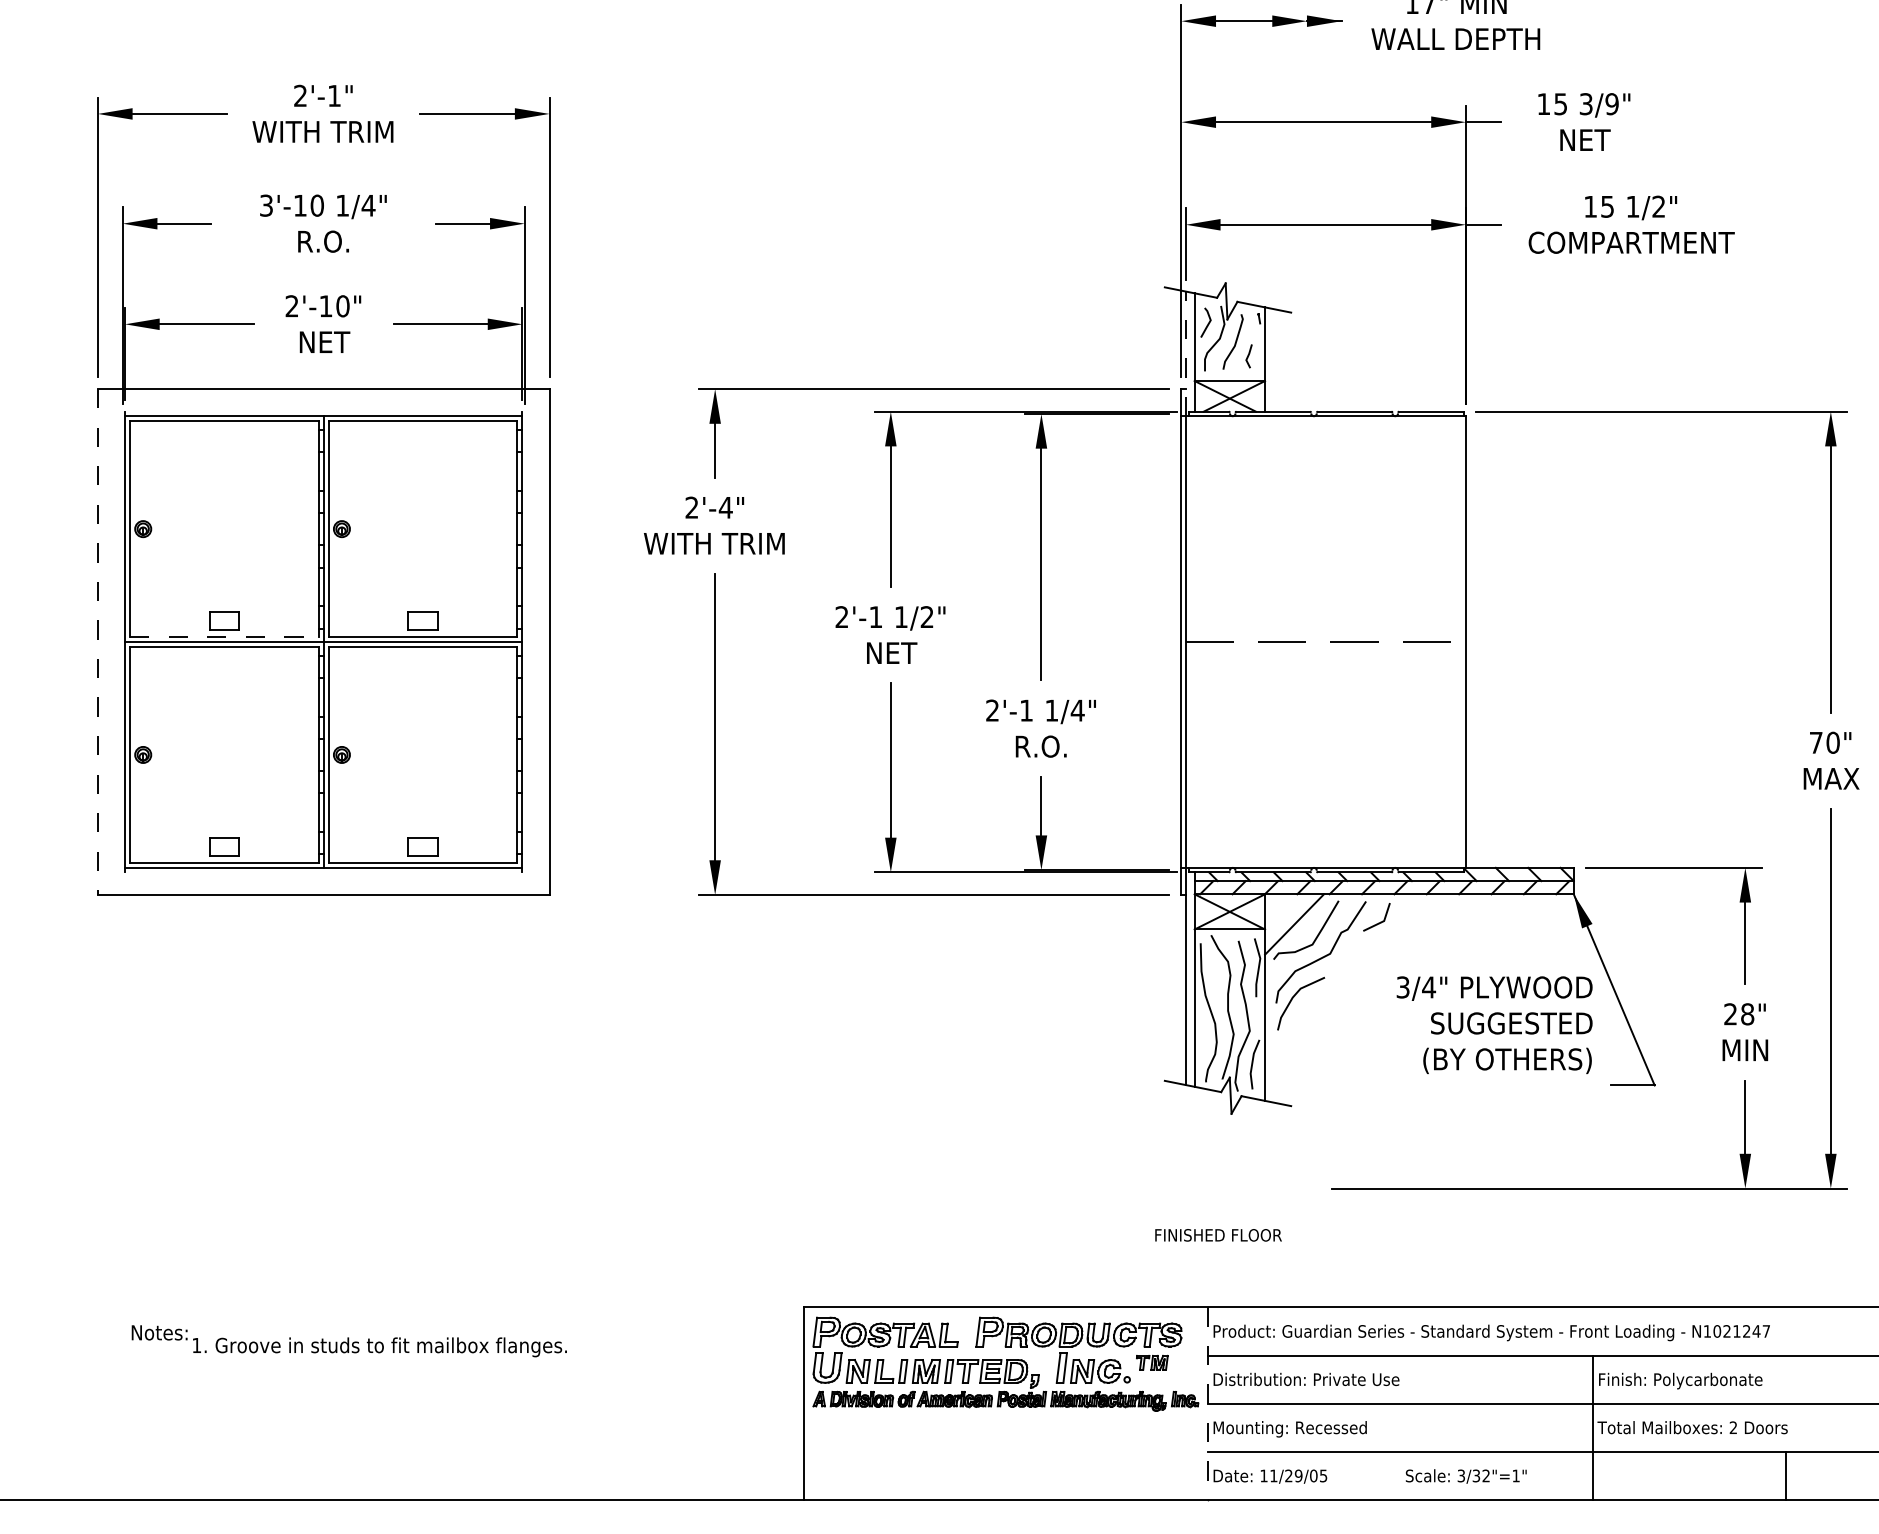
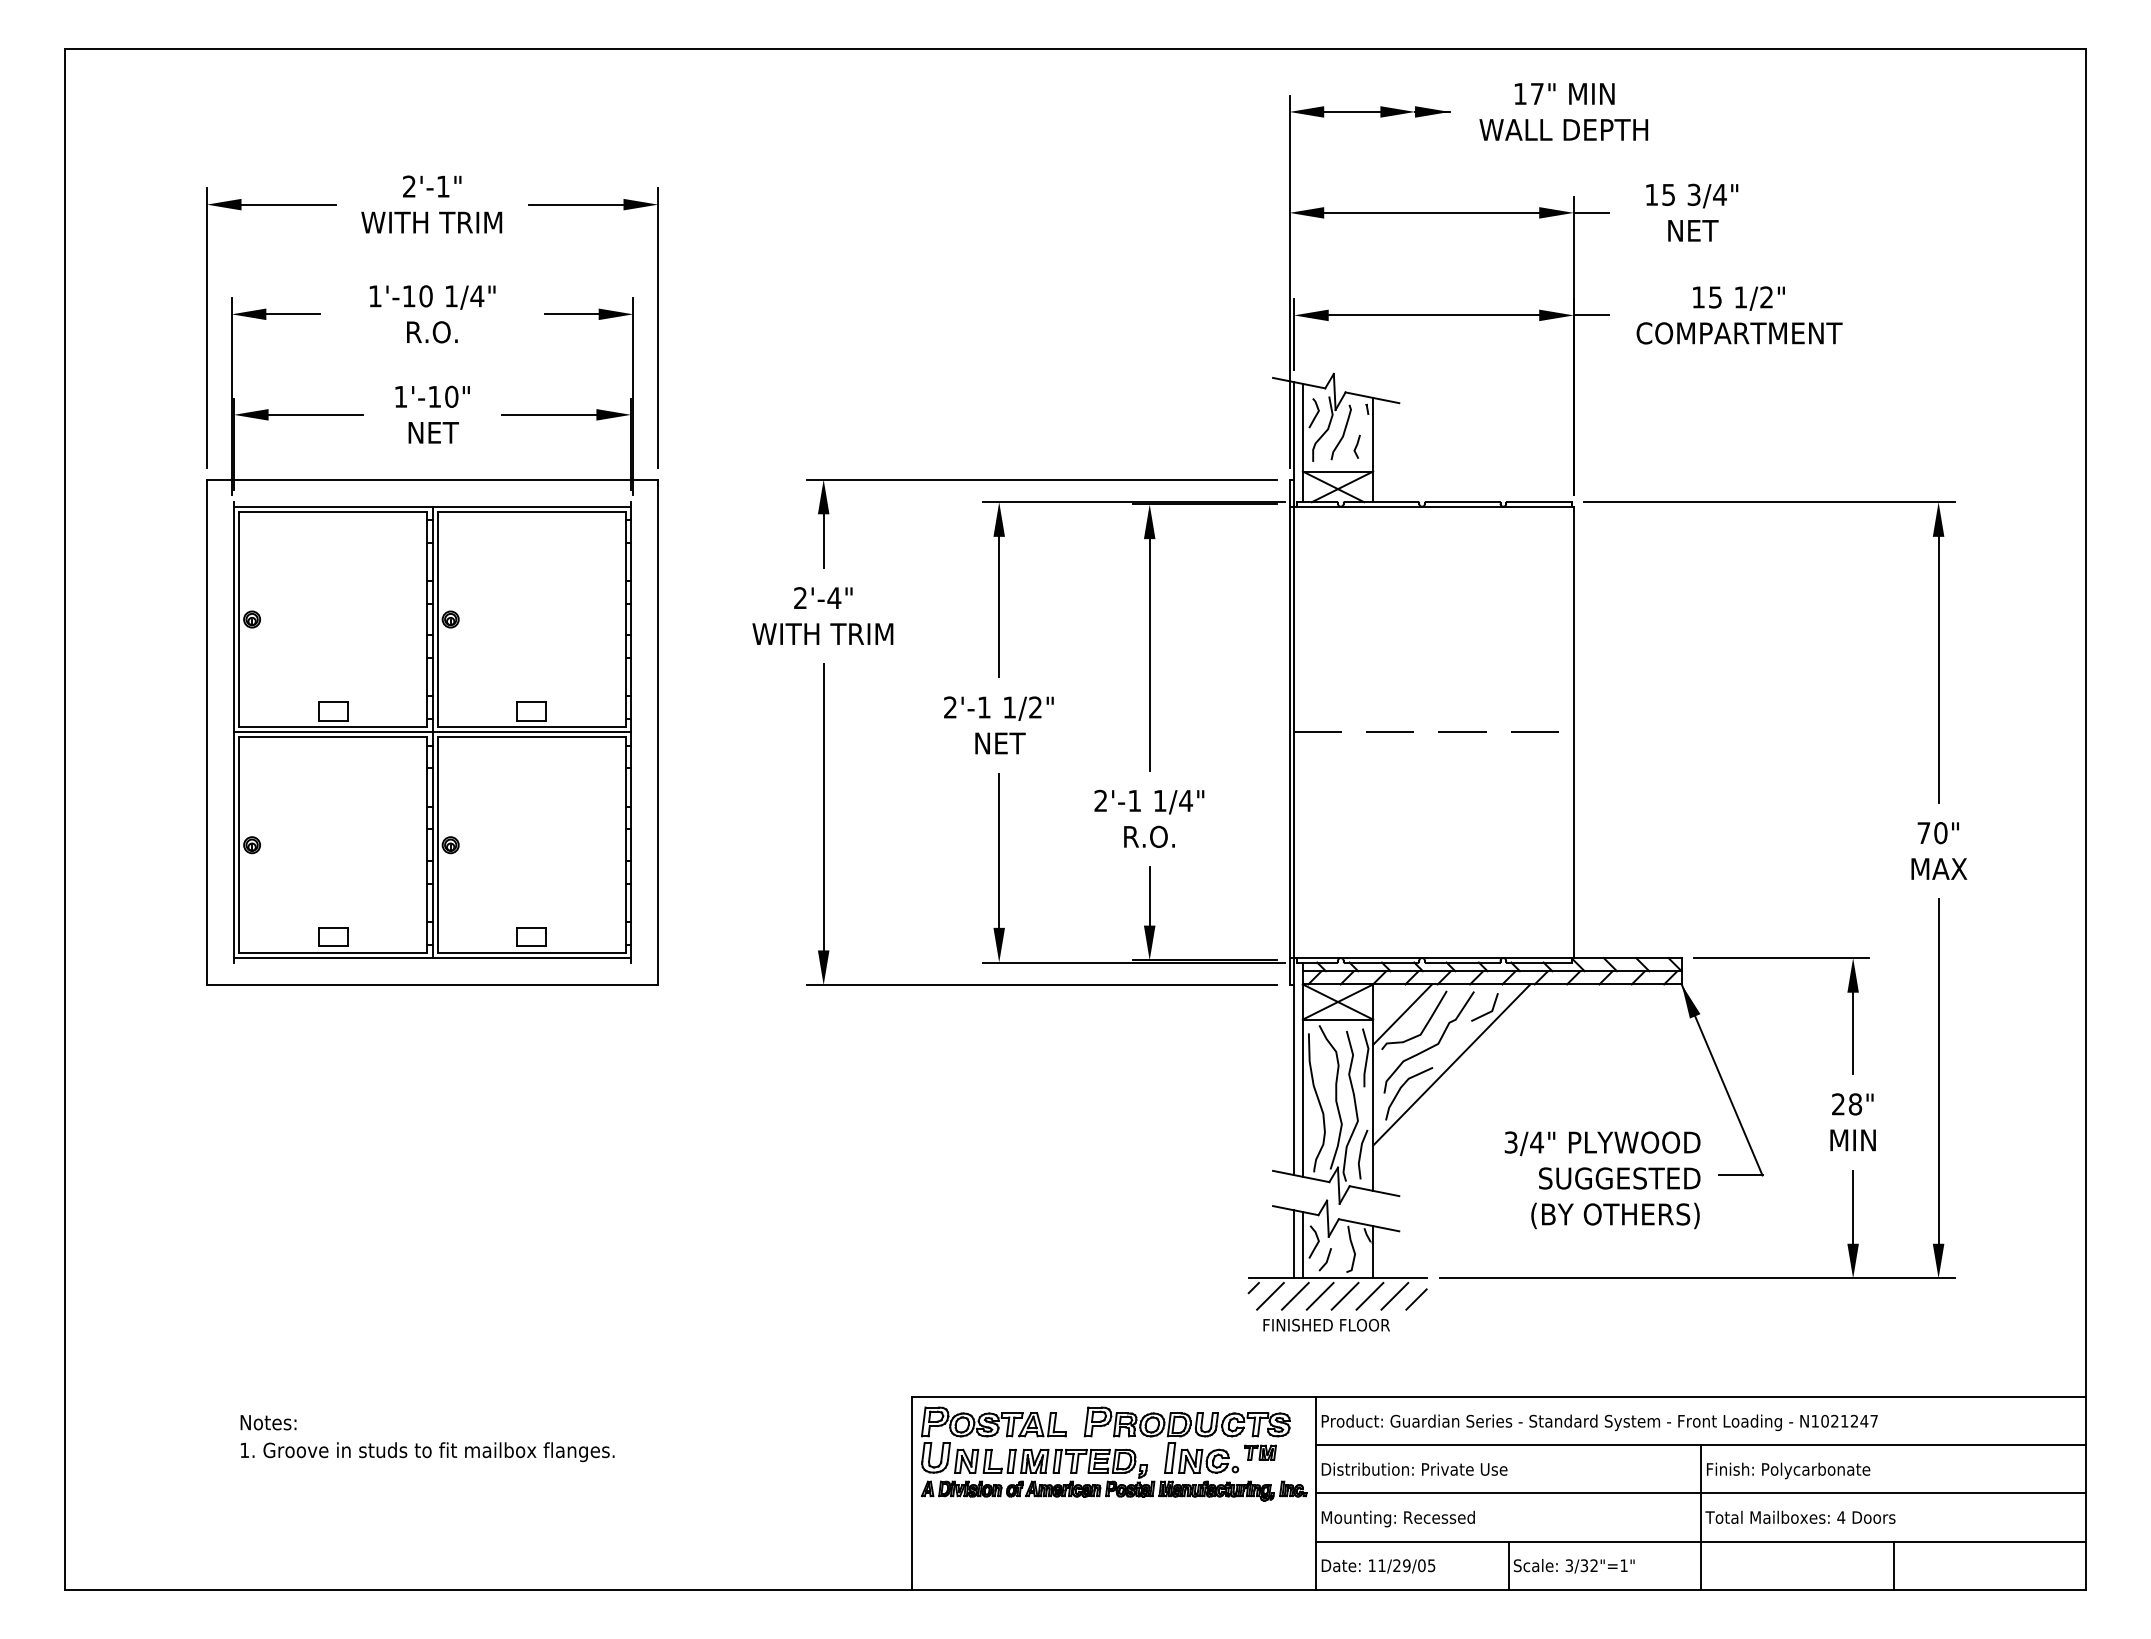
text: (1611, 103) -> (1719, 194), 3/9" -> 3/4"
text: (266, 205) -> (375, 296), 3'-10 -> 1'-10
text: (291, 305) -> (400, 396), 2'-10" -> 1'-10"
line: (1186, 352) -> (1294, 443), dashed -> solid
line: (224, 637) -> (333, 727), dashed -> solid
line: (97, 642) -> (206, 732), dashed -> solid
line: (1343, 974) -> (1451, 1064), added
text: (1494, 1025) -> (1602, 1180), moved
part: (1229, 1164) -> (1337, 1254), added
text: (379, 1347) -> (427, 1452), moved
line: (1208, 1403) -> (1316, 1493), dashed -> solid
text: (1733, 1427) -> (1841, 1517), 2 -> 4
line: (1400, 1475) -> (1508, 1565), added

